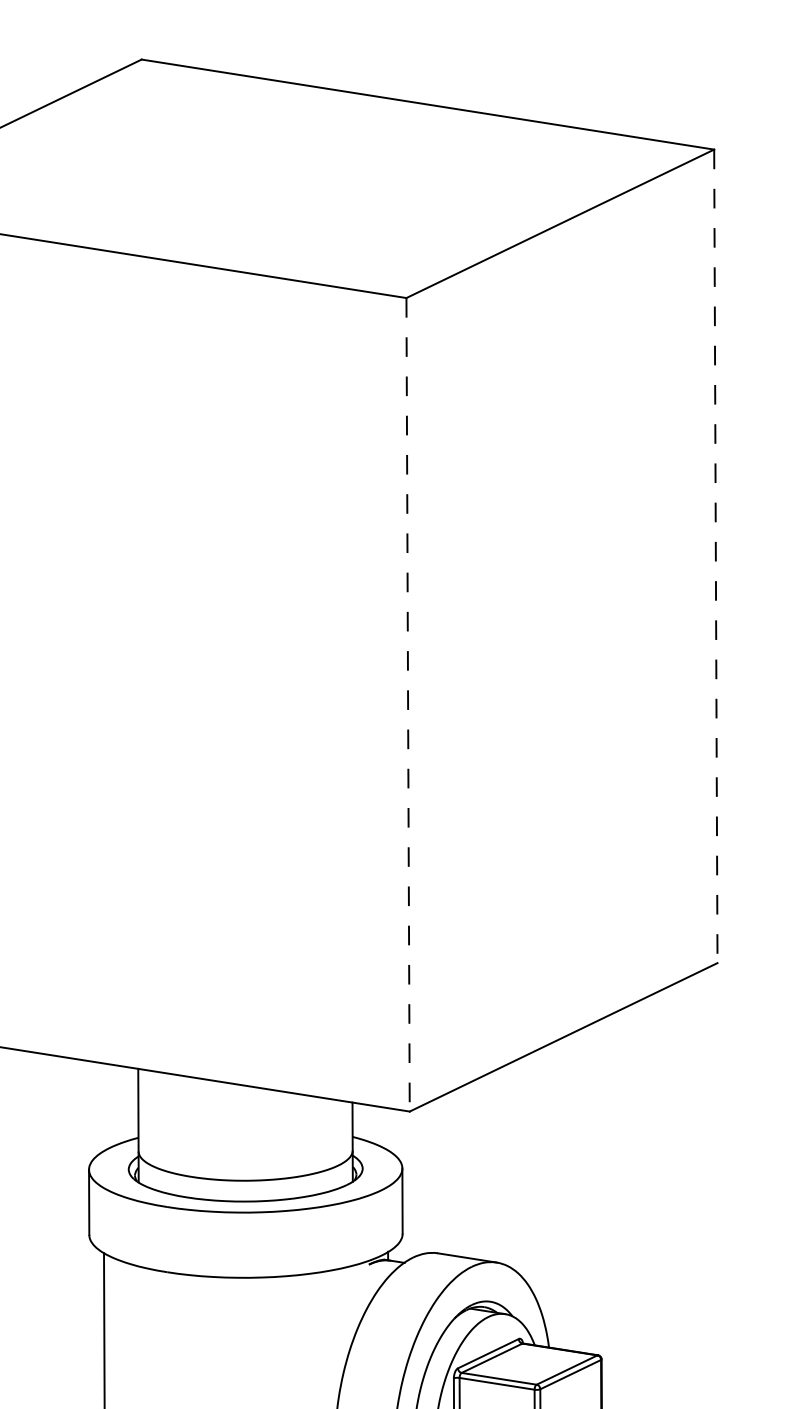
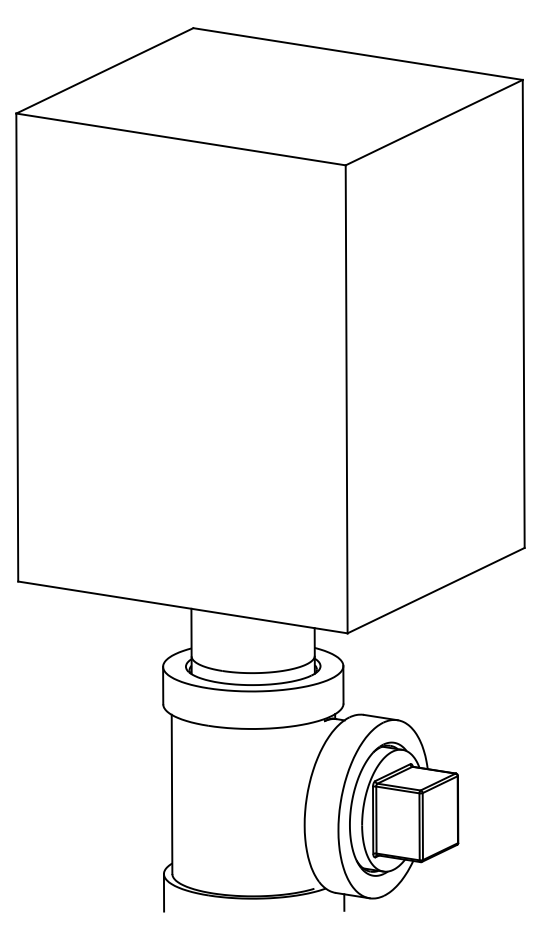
line: (715, 555) -> (523, 313), dashed -> solid
line: (407, 705) -> (346, 399), dashed -> solid

